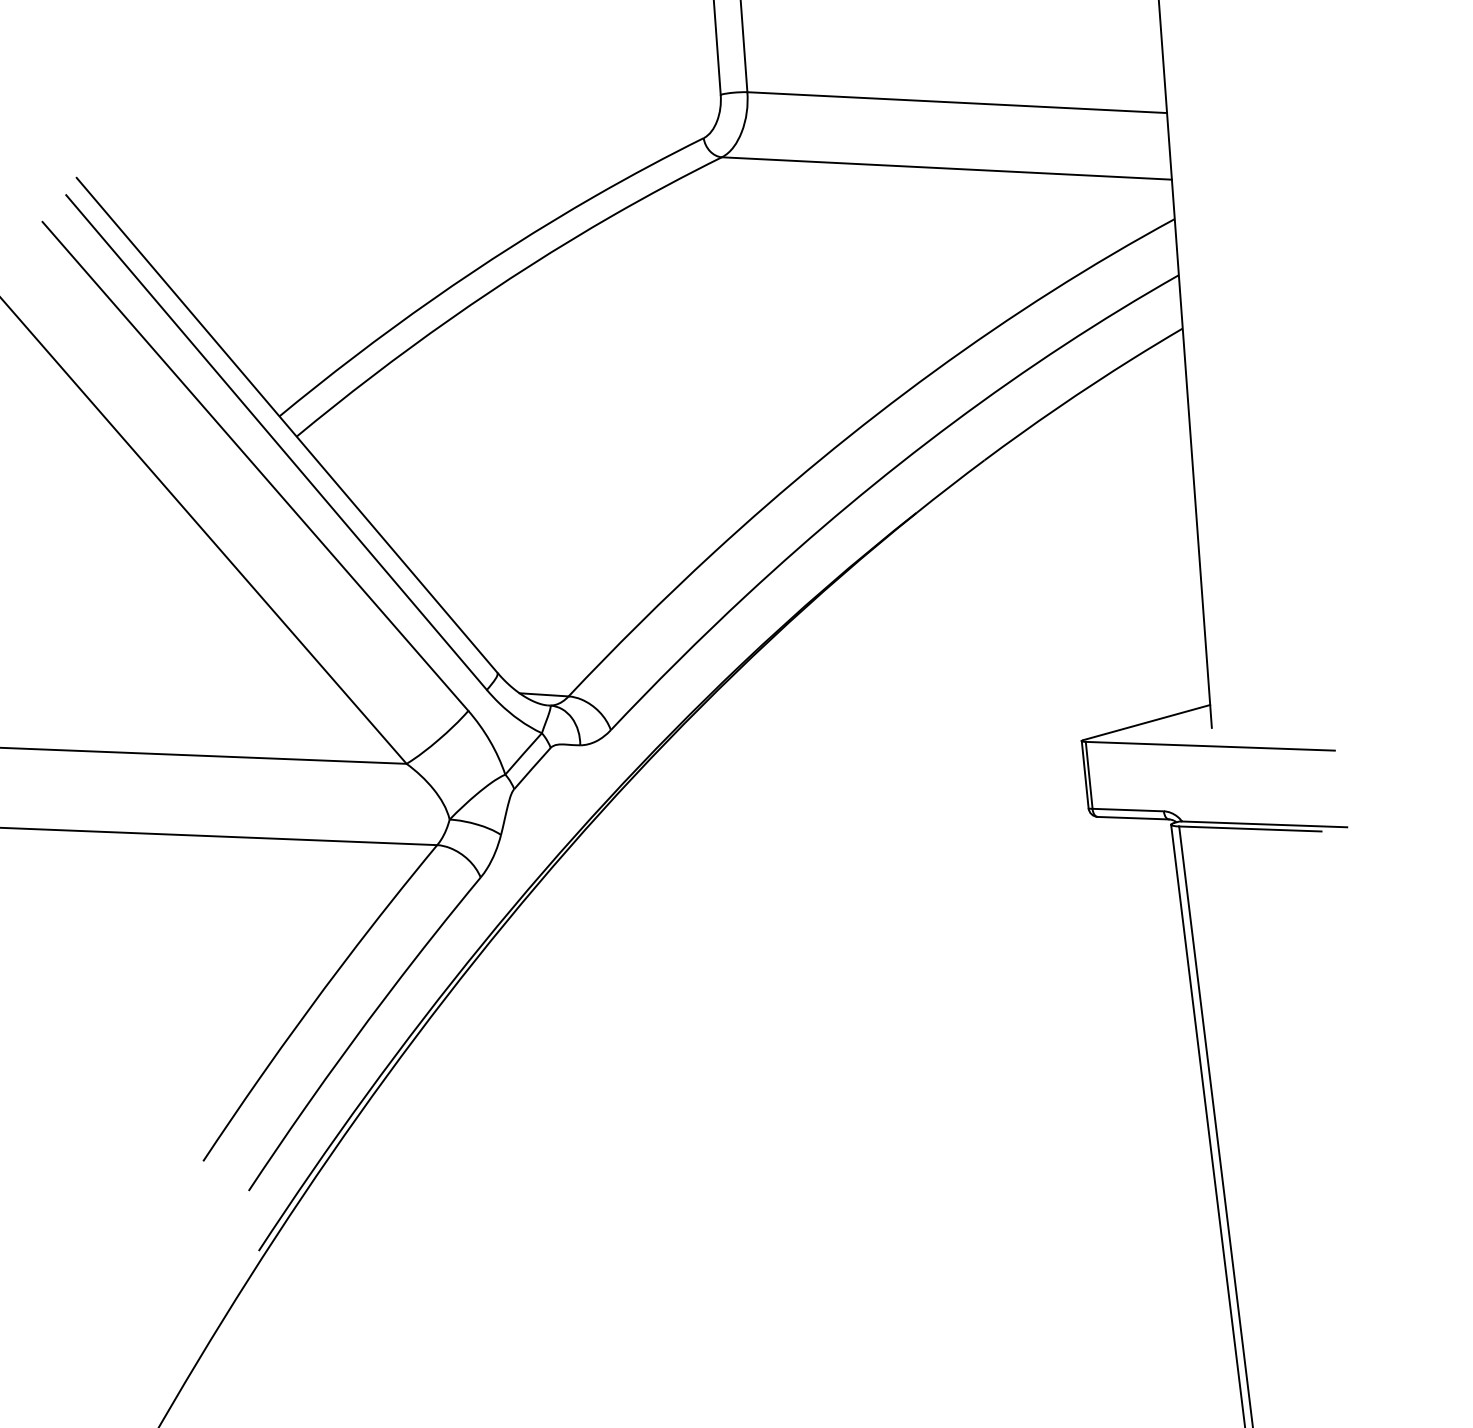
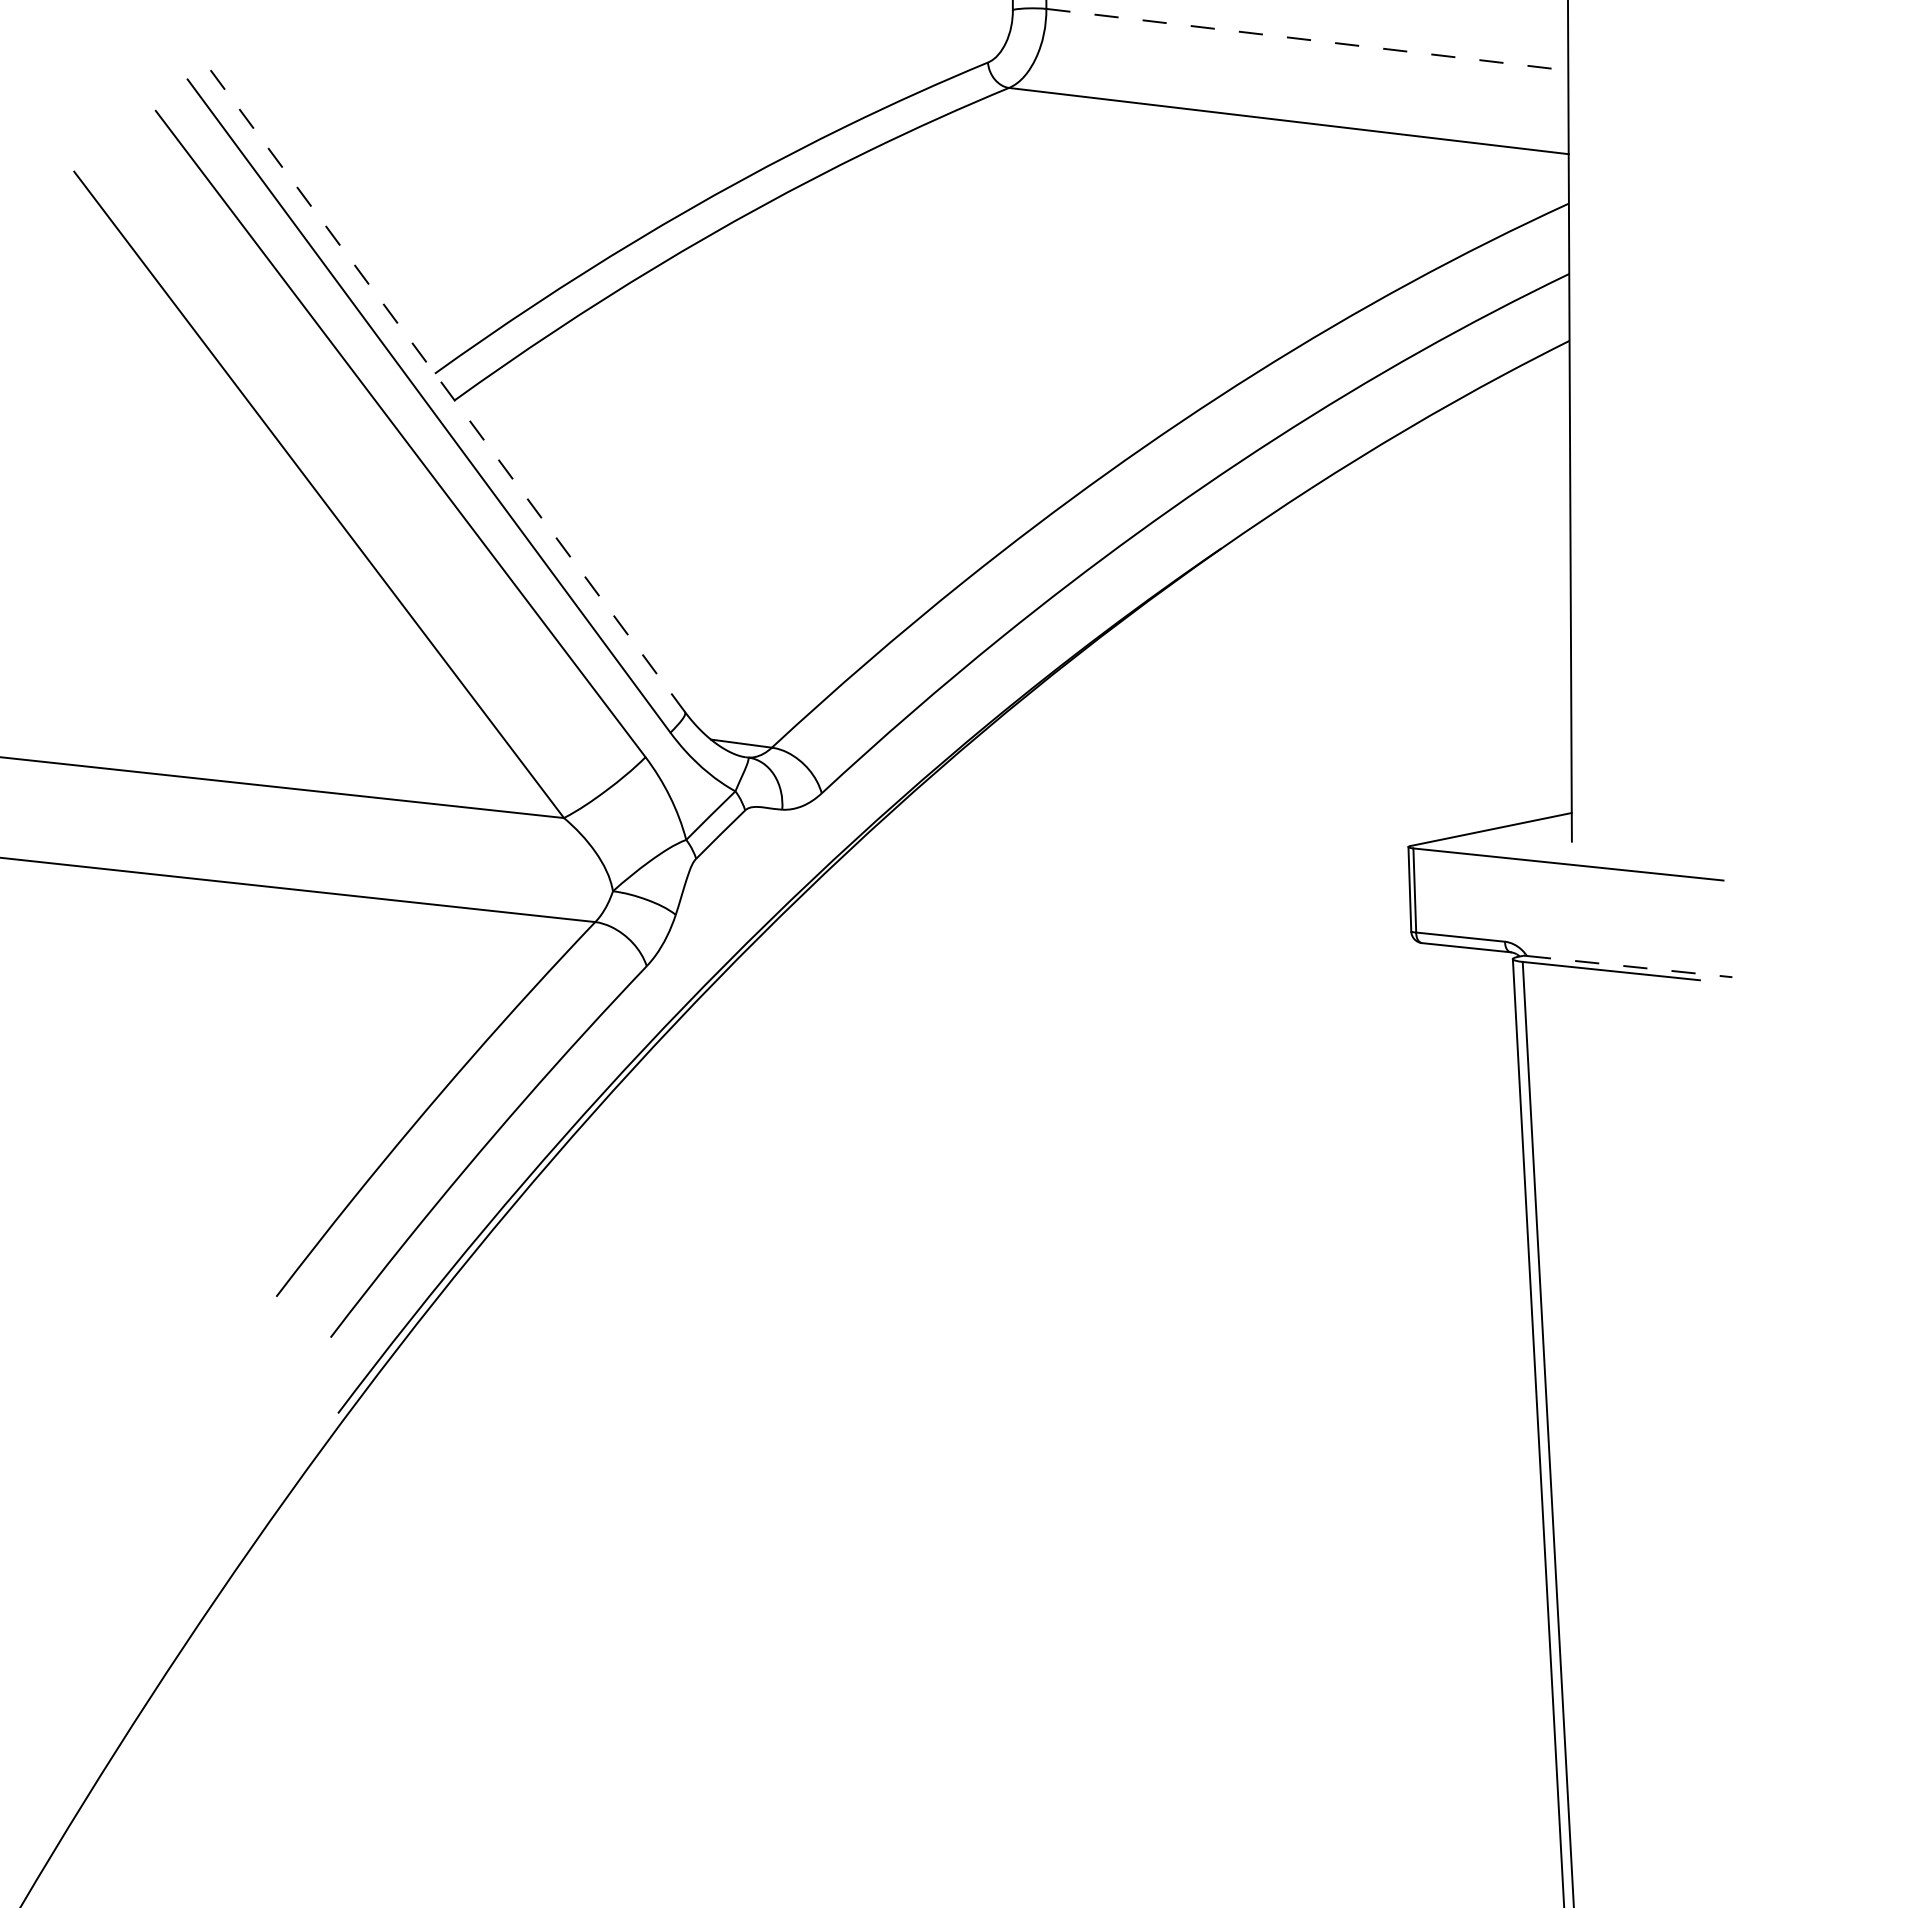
line: (957, 102) -> (1307, 39), solid -> dashed
line: (286, 425) -> (443, 385), solid -> dashed
line: (1265, 824) -> (1630, 966), solid -> dashed

